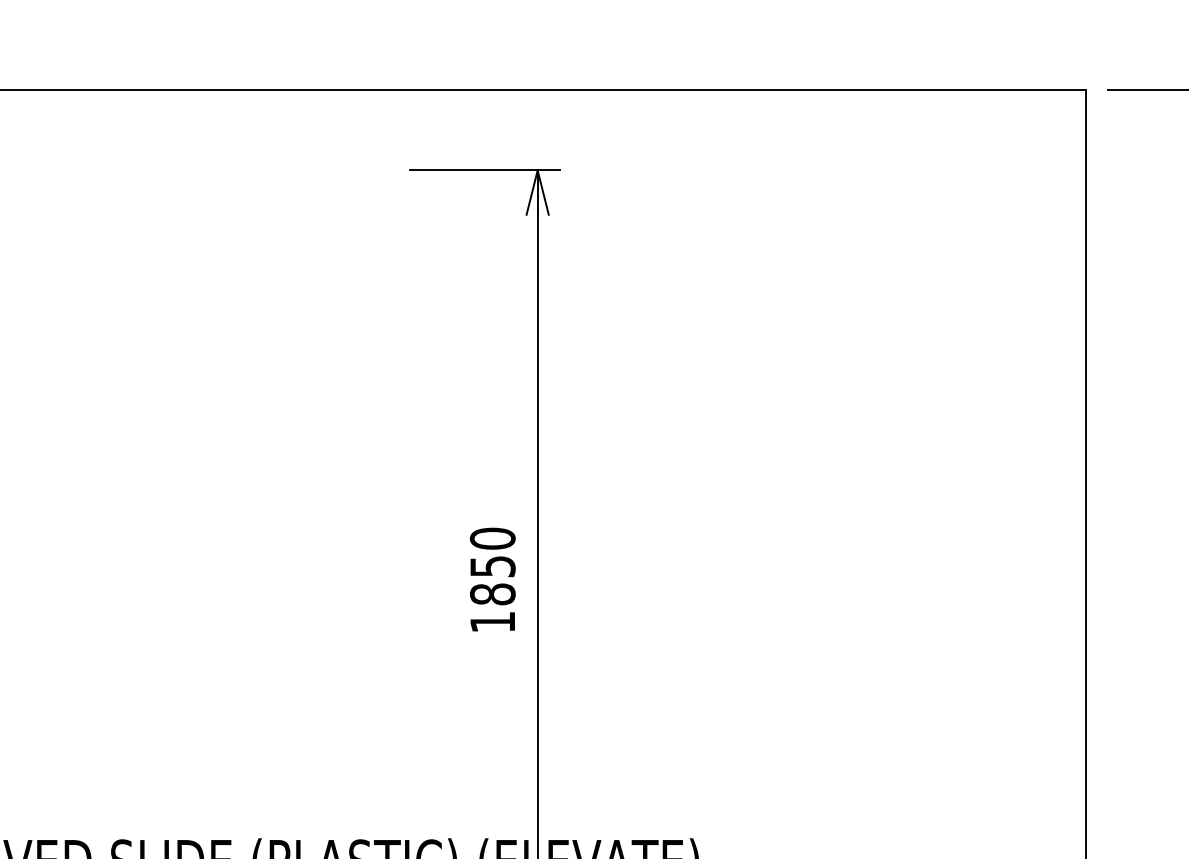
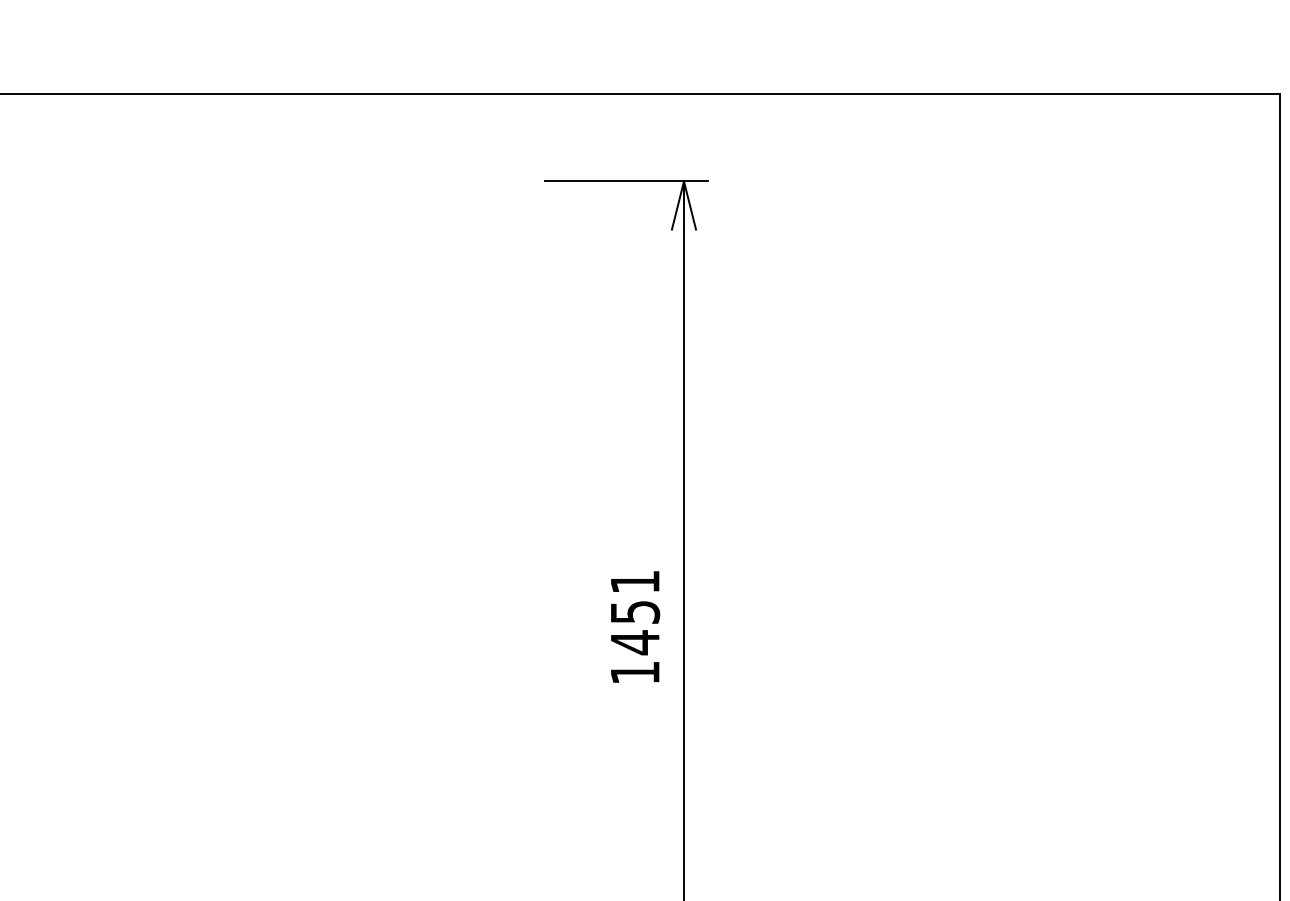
text: (492, 566) -> (634, 612), 1850 -> 1451

